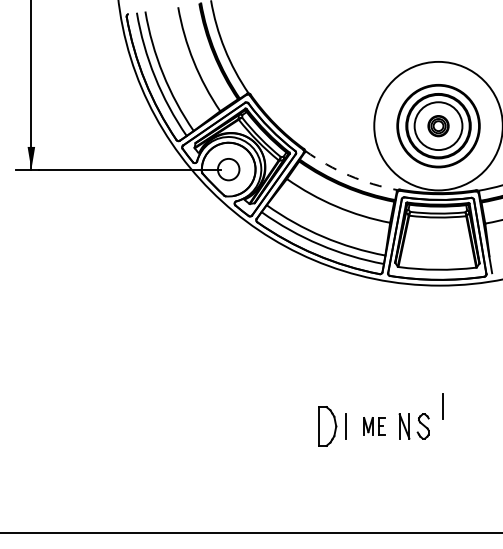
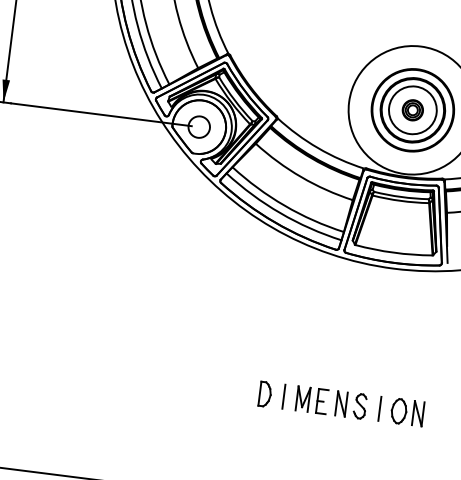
arc: (349, 175) -> (318, 148), dashed -> solid
line: (442, 406) -> (379, 408), moved
part: (327, 426) -> (265, 394), size x0.62
part: (374, 426) -> (311, 400), size x1.43
part: (470, 426) -> (406, 412), added

